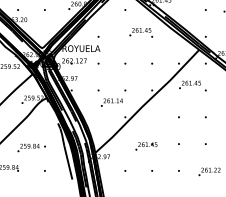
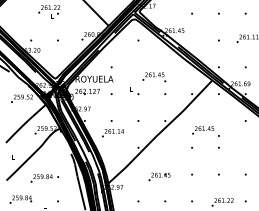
text: (141, 33) -> (154, 77), moved
text: (192, 86) -> (205, 131), moved
text: (111, 103) -> (112, 133), moved

